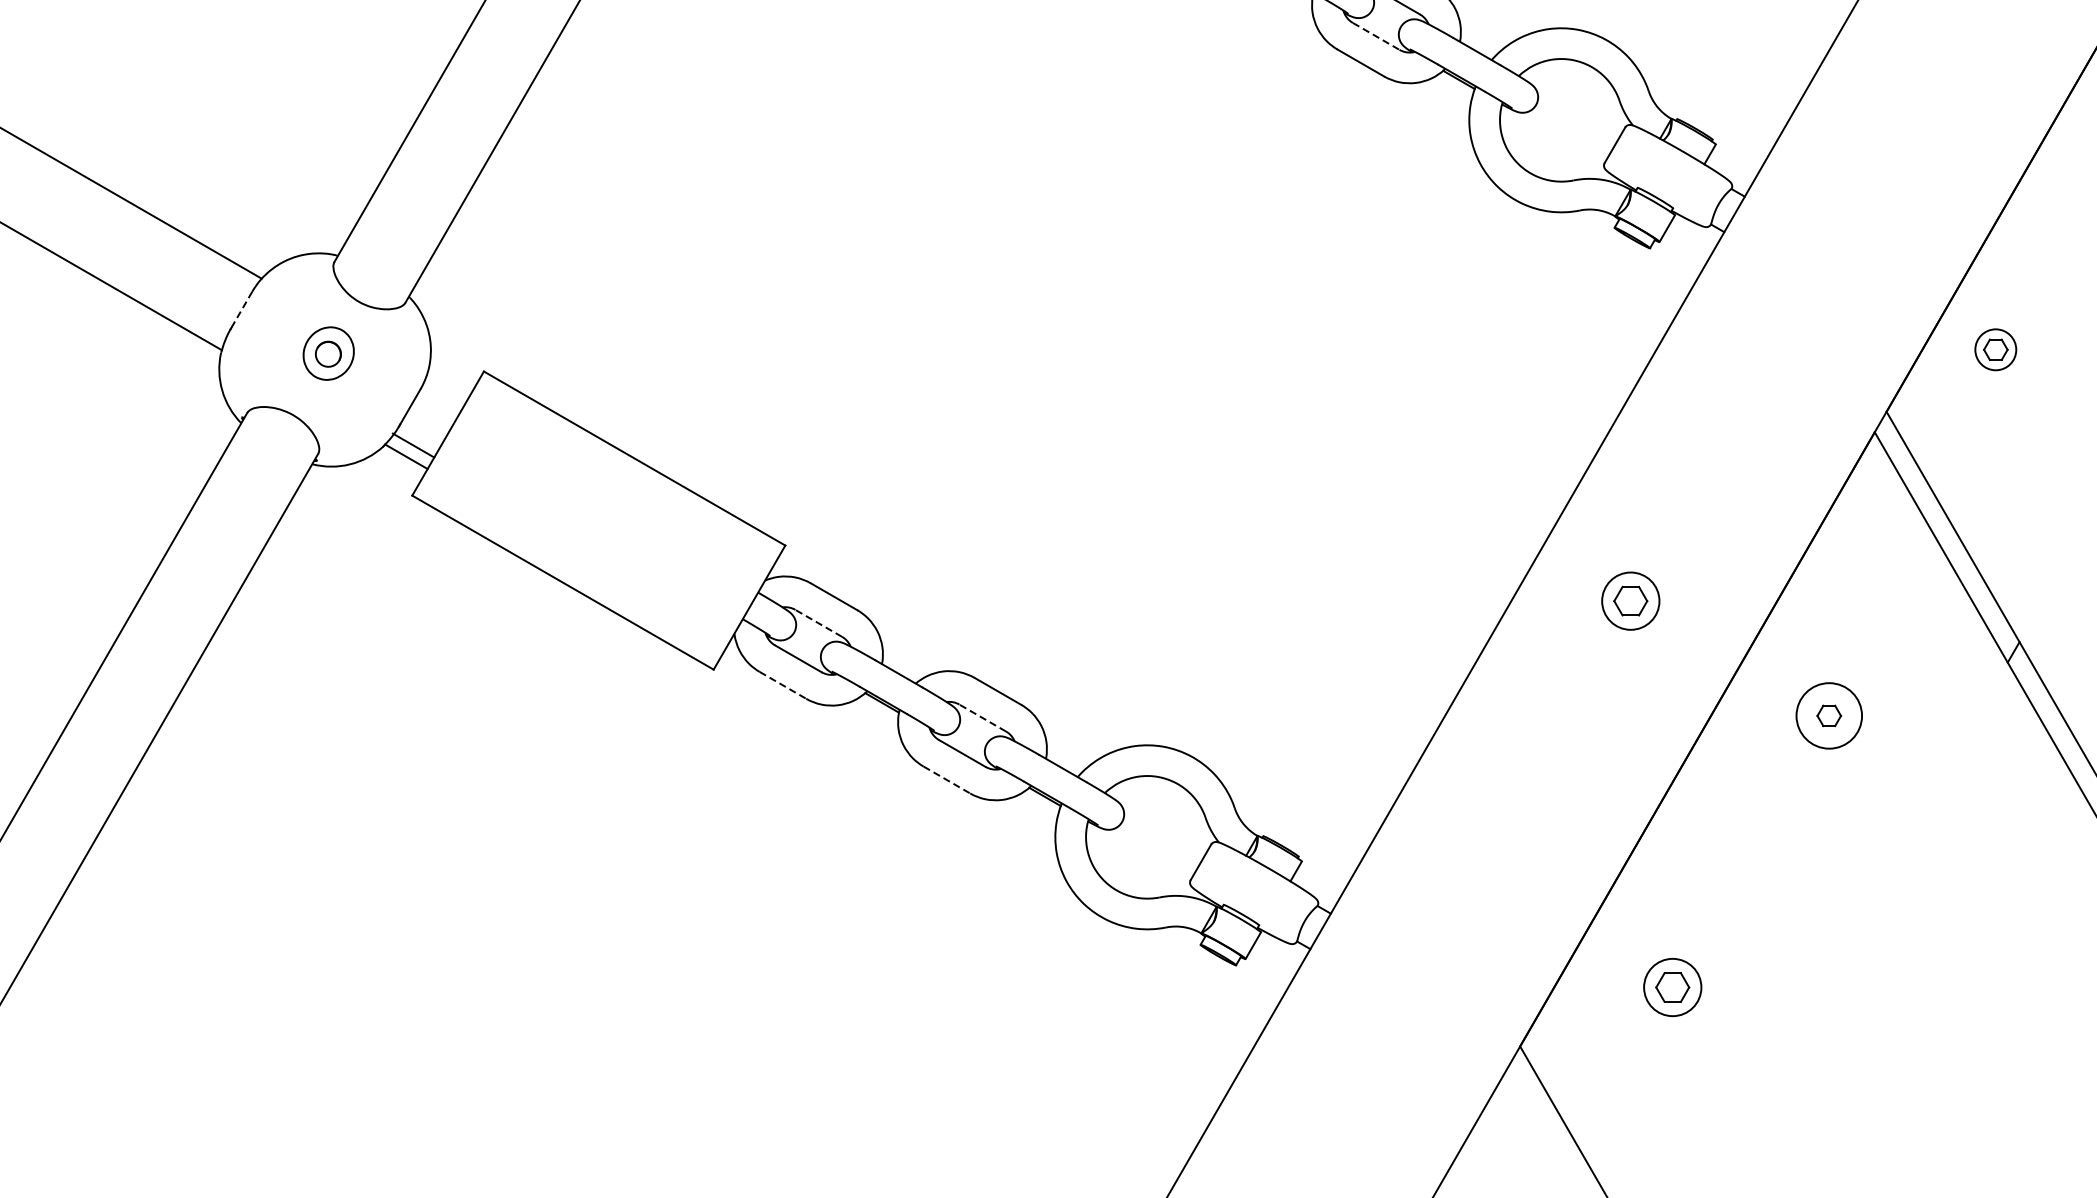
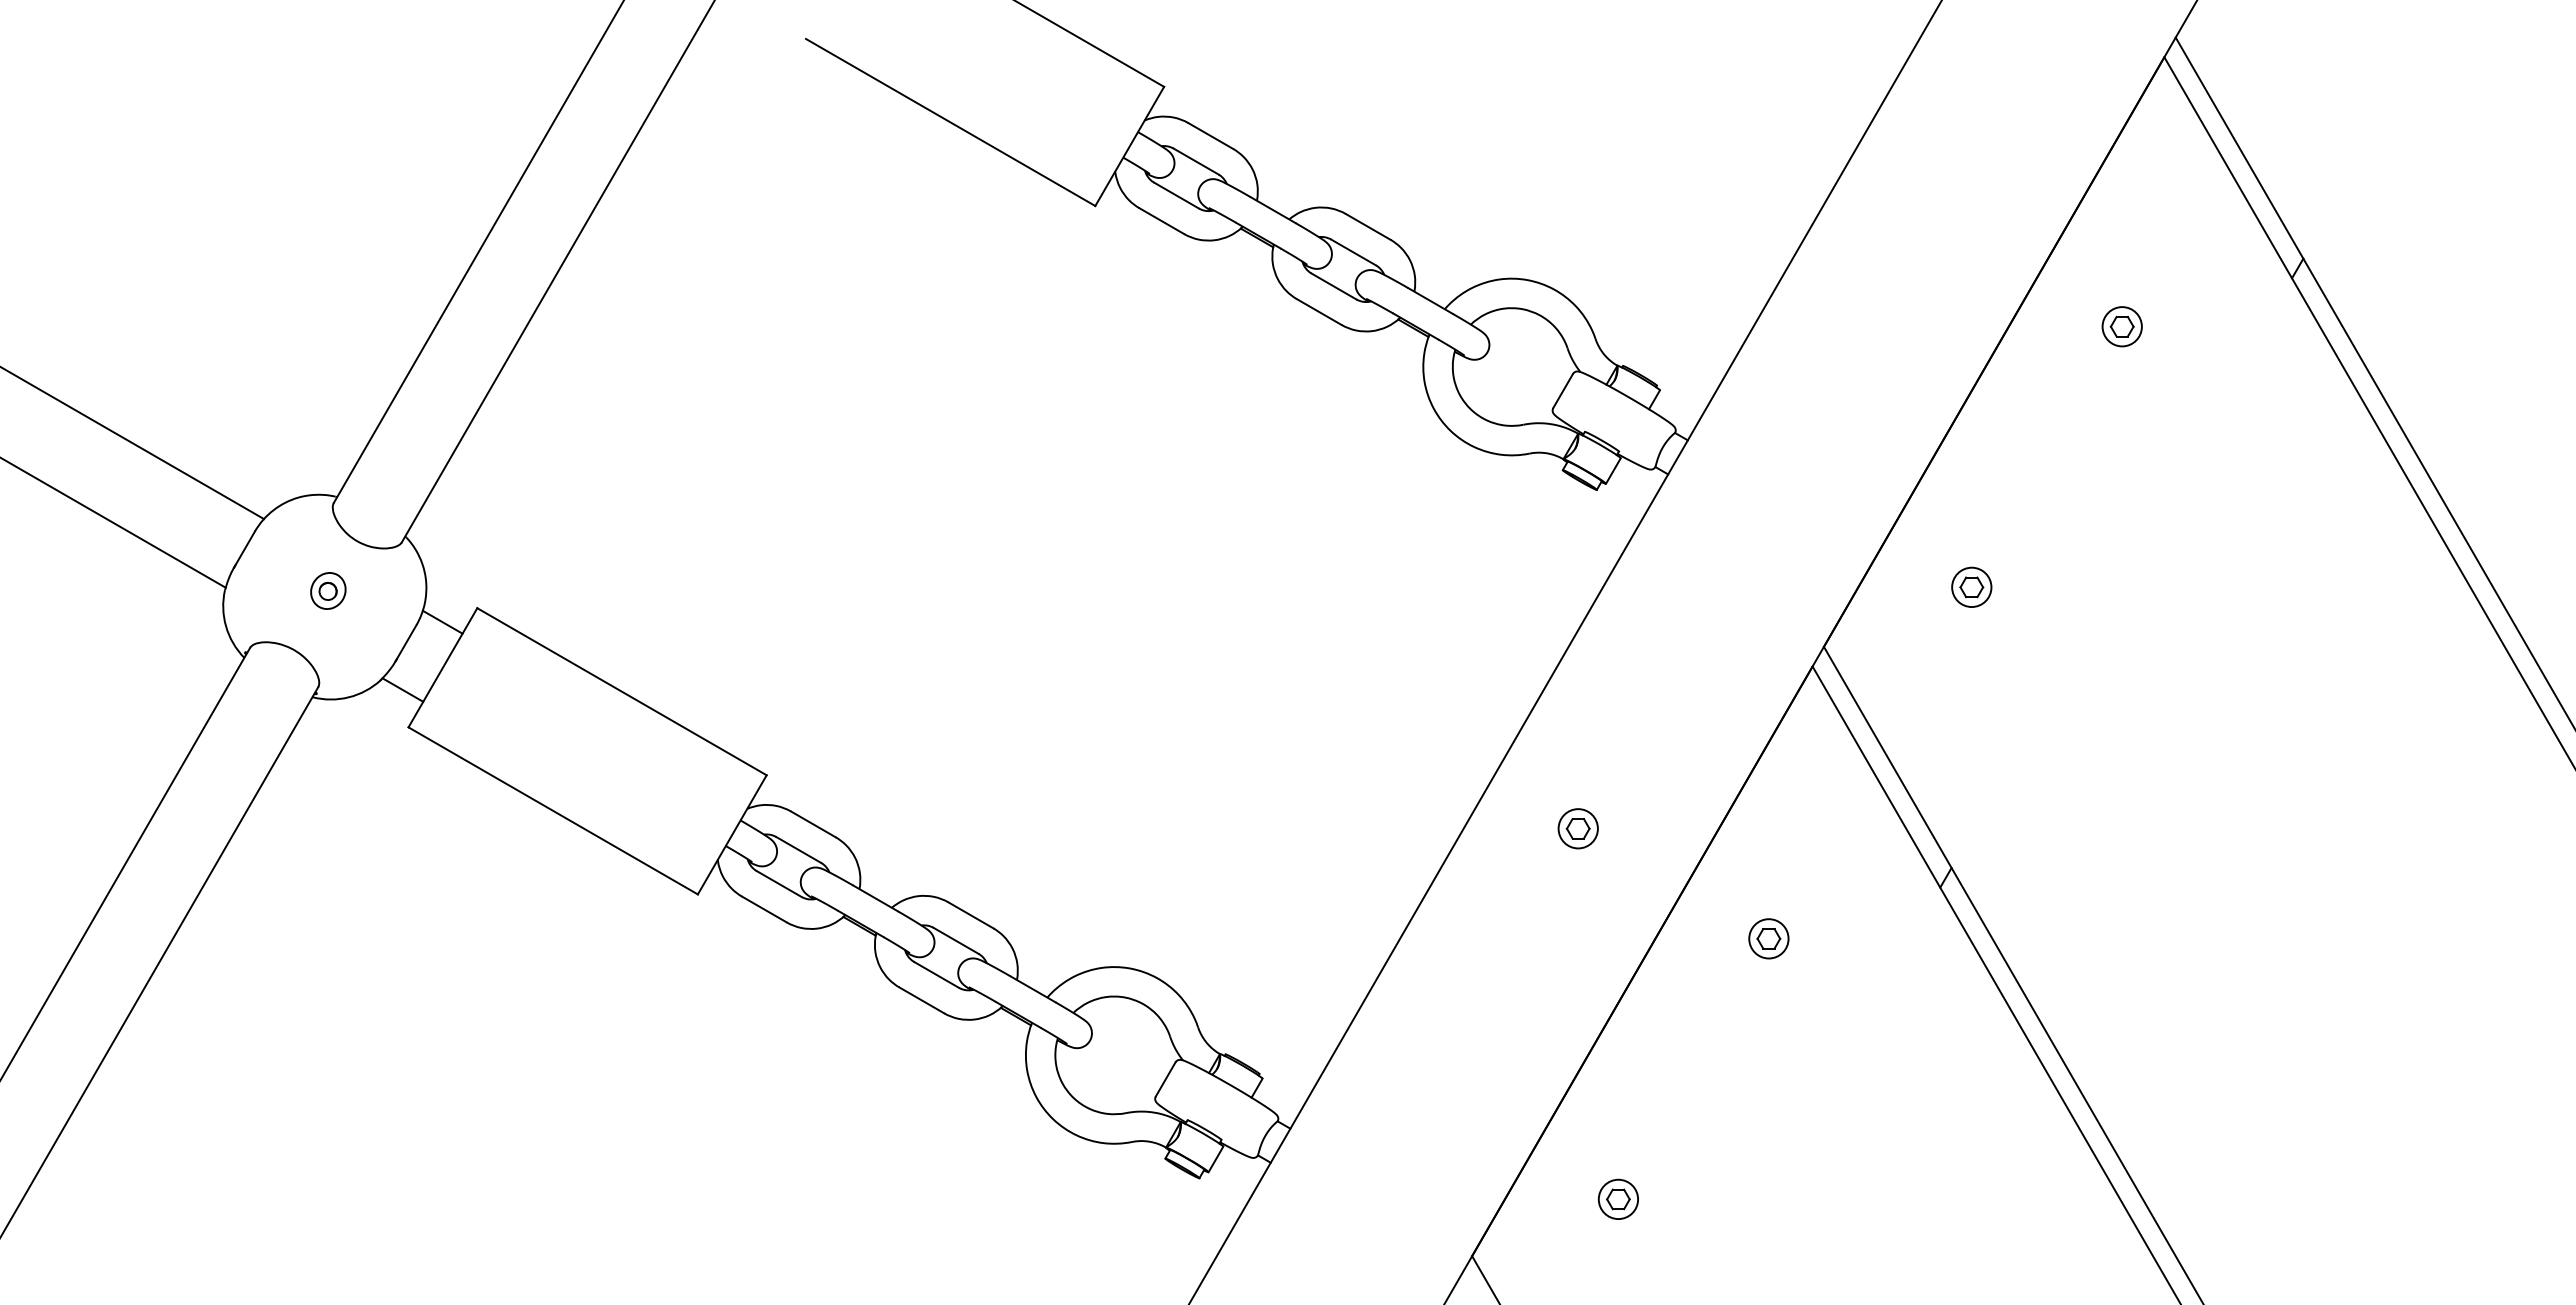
line: (1375, 36) -> (1333, 286), dashed -> solid
line: (242, 309) -> (245, 548), dashed -> solid
part: (1995, 348) -> (1971, 586), moved
part: (328, 353) -> (328, 590), size x0.71
line: (413, 444) -> (442, 621), moved
part: (1629, 600) -> (1577, 828), size x0.71
line: (818, 622) -> (798, 849), dashed -> solid
line: (783, 685) -> (764, 909), dashed -> solid
circle: (1828, 715) -> (1768, 938), size x0.62
line: (983, 717) -> (956, 940), dashed -> solid
line: (946, 780) -> (921, 1000), dashed -> solid
part: (1671, 986) -> (1617, 1198), size x0.71

